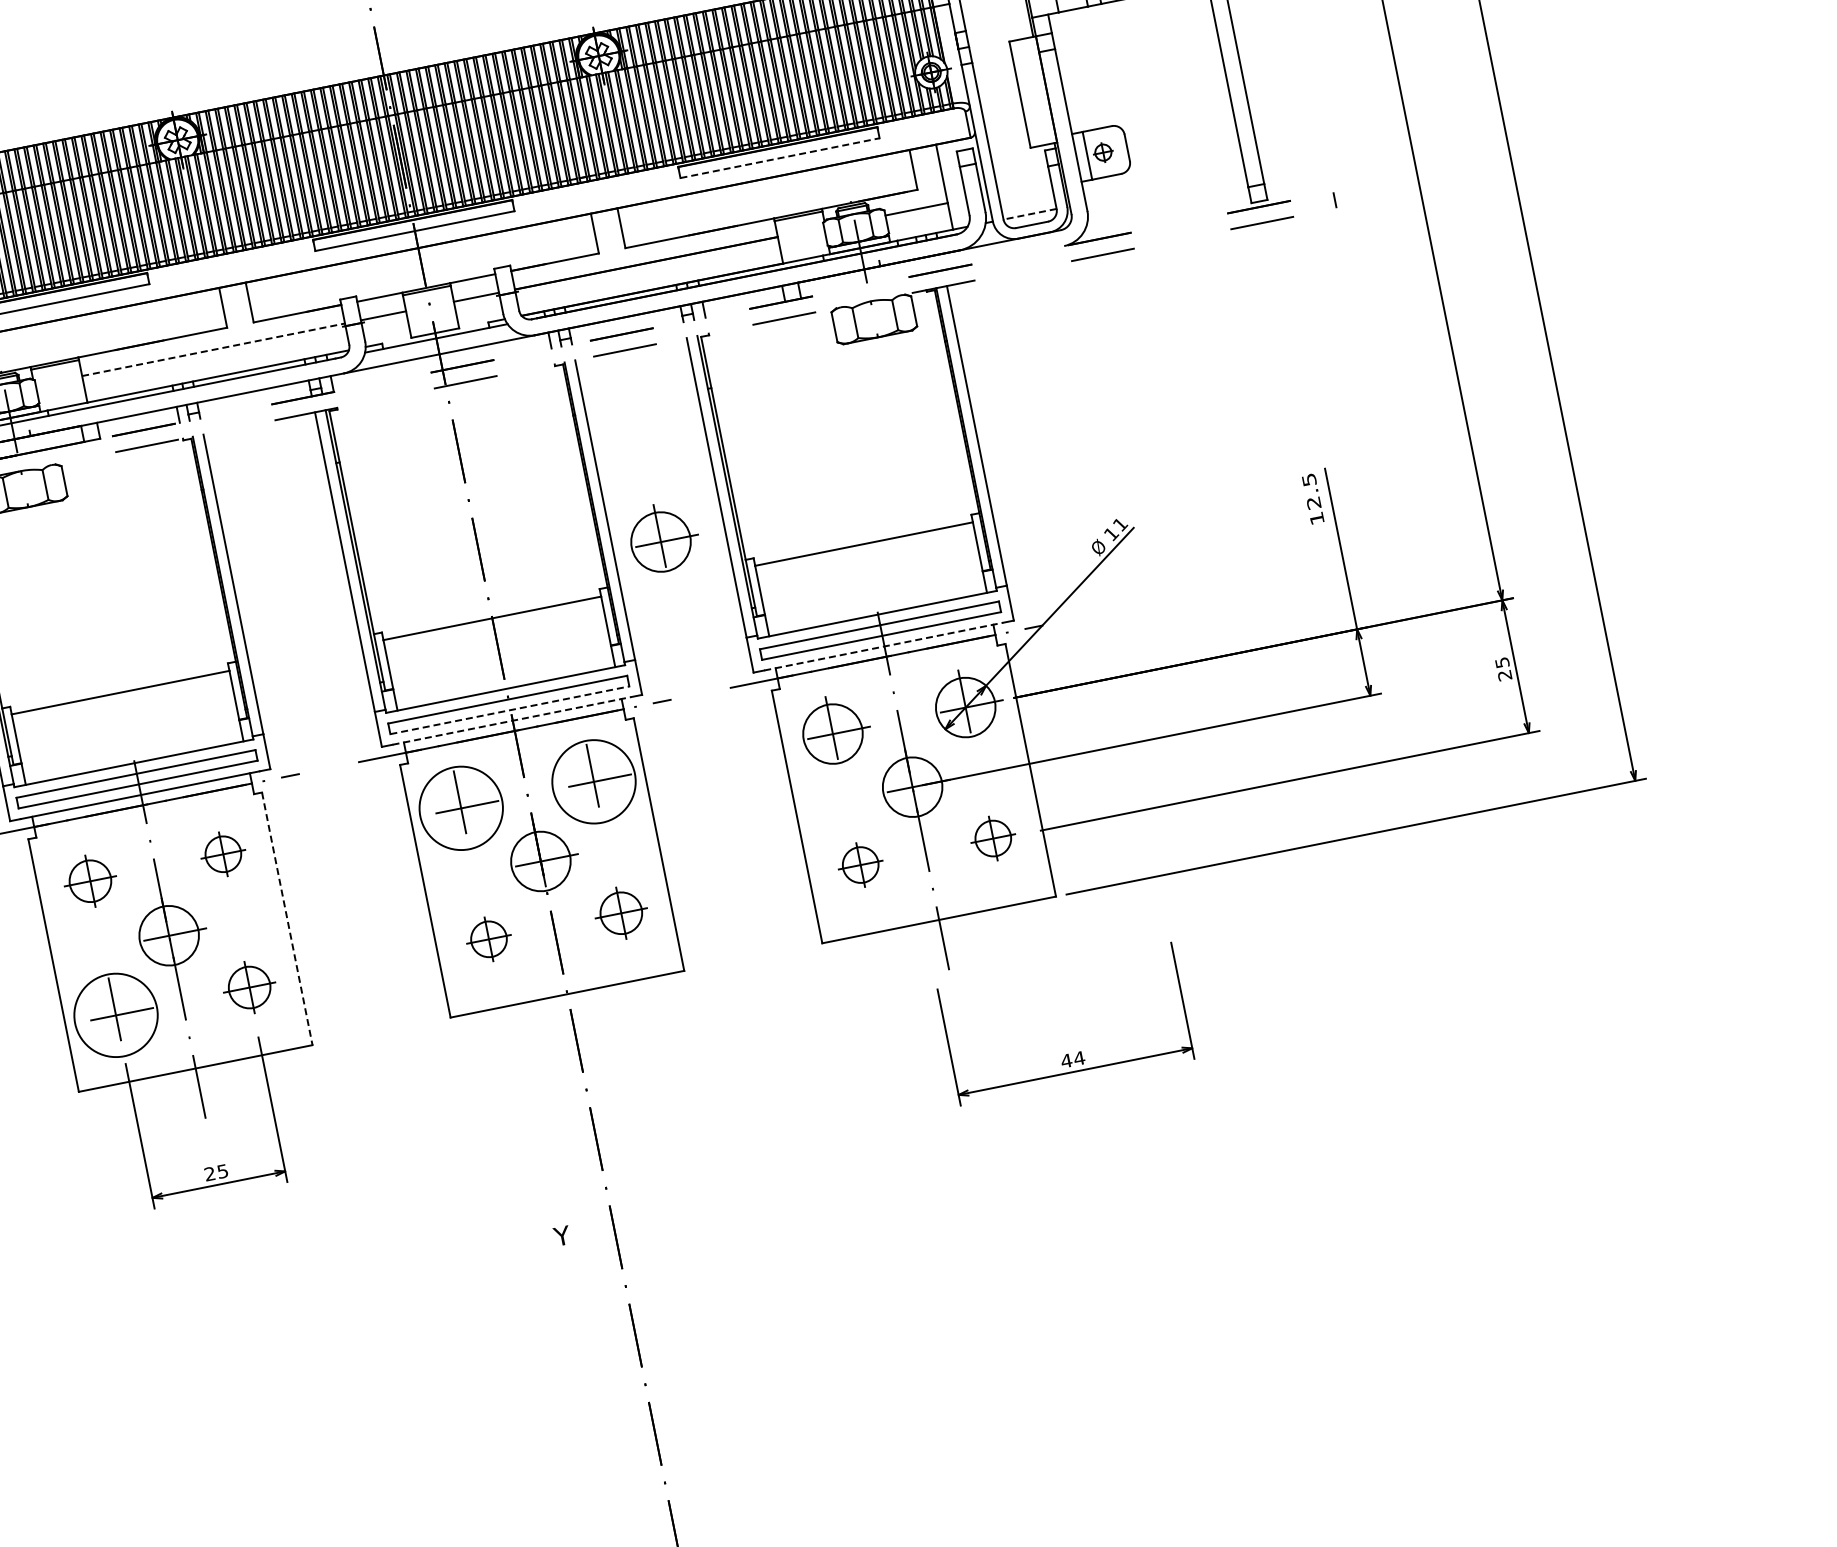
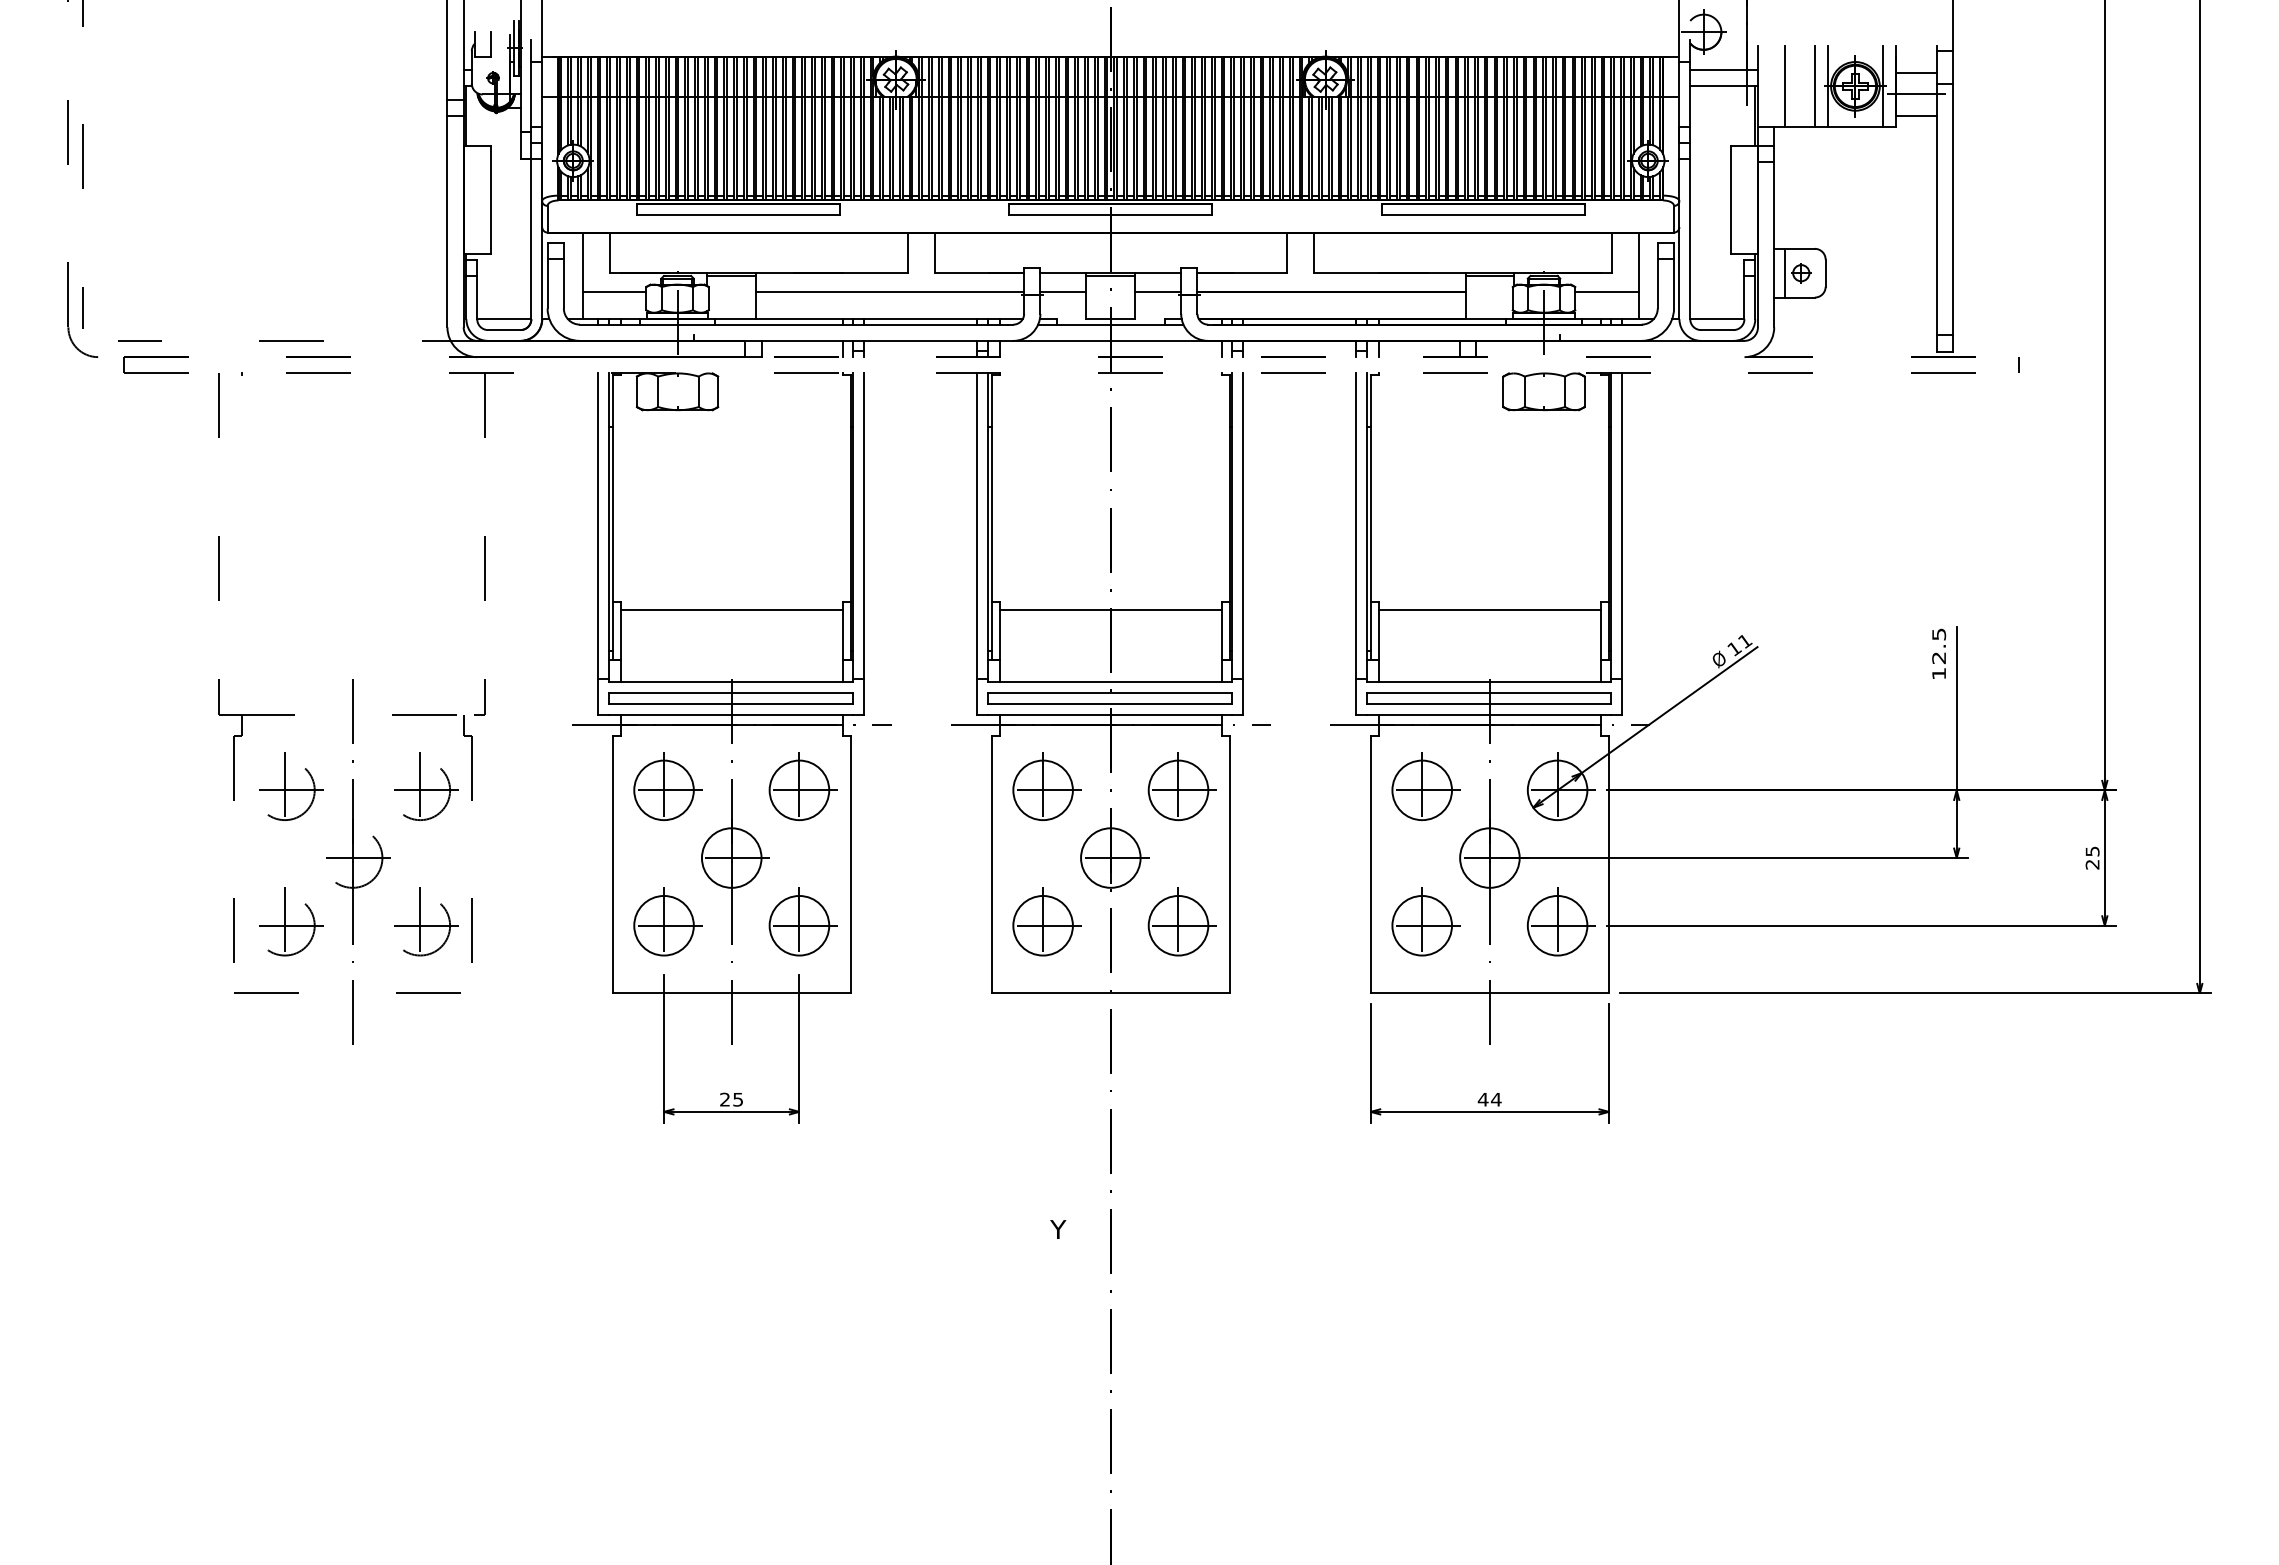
line: (780, 158) -> (1483, 215), dashed -> solid
line: (1029, 214) -> (1716, 319), dashed -> solid
line: (214, 350) -> (890, 292), dashed -> solid
part: (663, 537) -> (1294, 564), removed
line: (884, 646) -> (1489, 714), dashed -> solid
line: (510, 709) -> (1110, 703), dashed -> solid
line: (512, 720) -> (1110, 714), dashed -> solid
circle: (594, 781) -> (1178, 790), size x0.71
circle: (460, 808) -> (1042, 790), size x0.71
part: (994, 835) -> (1560, 921), size x1.67
part: (224, 851) -> (802, 786), size x1.67
part: (861, 862) -> (1425, 921), size x1.67
part: (92, 878) -> (667, 786), size x1.43
part: (622, 909) -> (1181, 921), size x1.43
line: (286, 918) -> (850, 864), dashed -> solid
part: (490, 936) -> (1046, 921), size x1.67
part: (250, 984) -> (802, 921), size x1.43
circle: (115, 1015) -> (663, 925), size x0.71
part: (1068, 1054) -> (1486, 1093), moved

